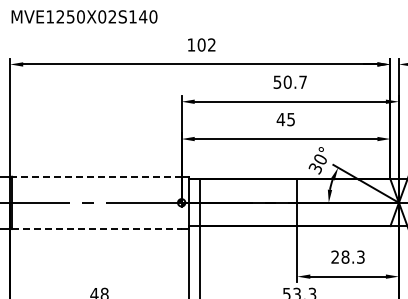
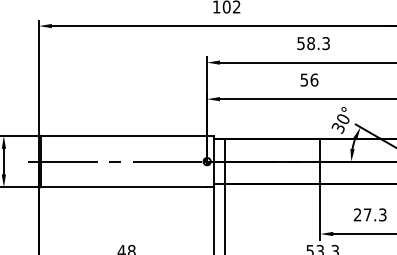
text: (294, 81) -> (317, 42), 50.7 -> 58.3
text: (285, 119) -> (308, 80), 45 -> 56
line: (96, 176) -> (123, 135), dashed -> solid
line: (96, 228) -> (123, 186), dashed -> solid
text: (345, 256) -> (367, 214), 28.3 -> 27.3

